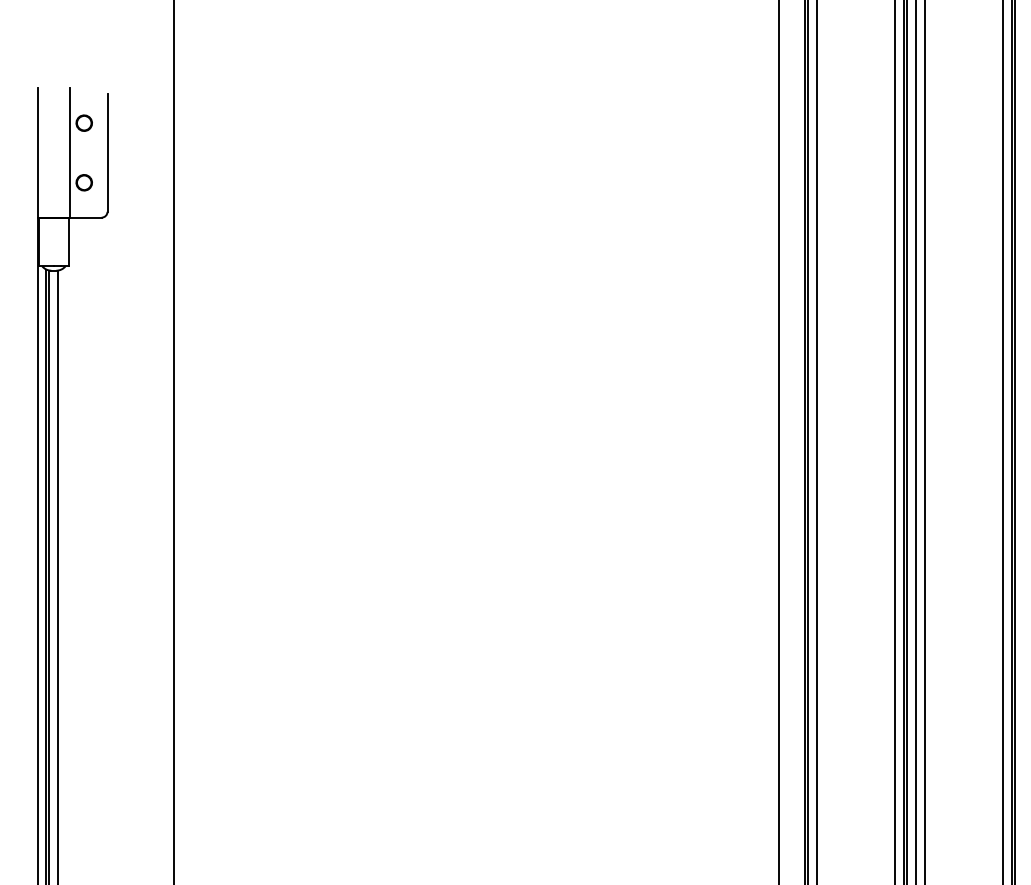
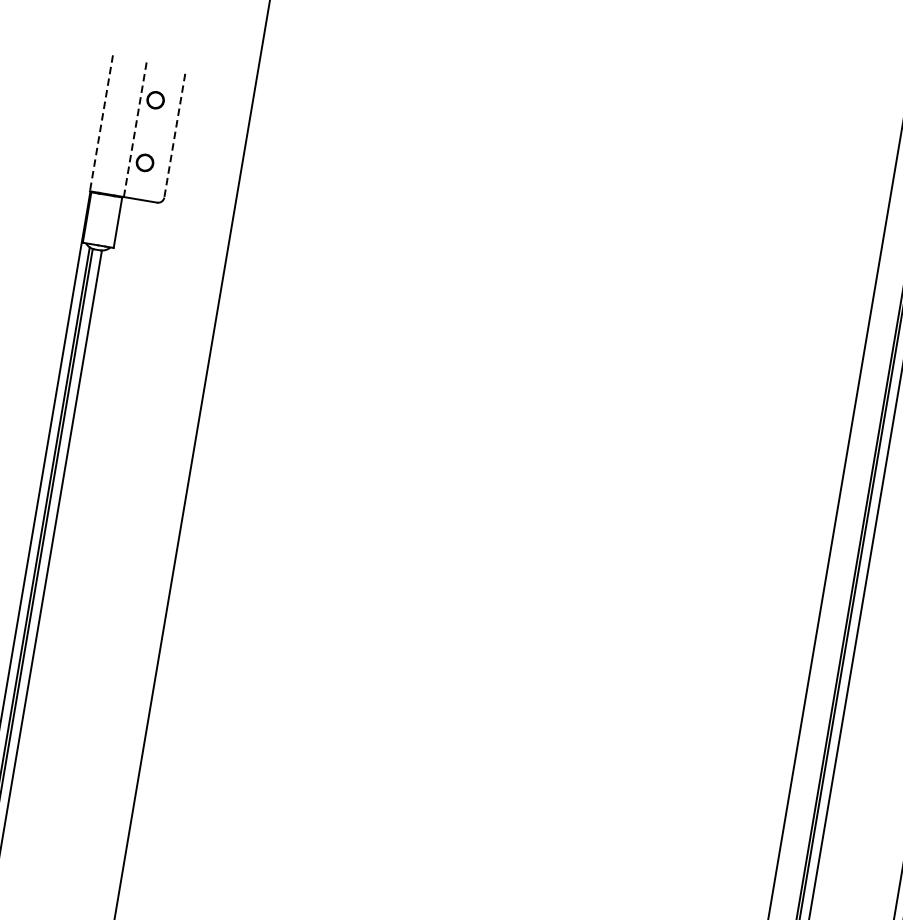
line: (37, 153) -> (101, 123), solid -> dashed
line: (70, 153) -> (135, 129), solid -> dashed
line: (107, 153) -> (174, 136), solid -> dashed

